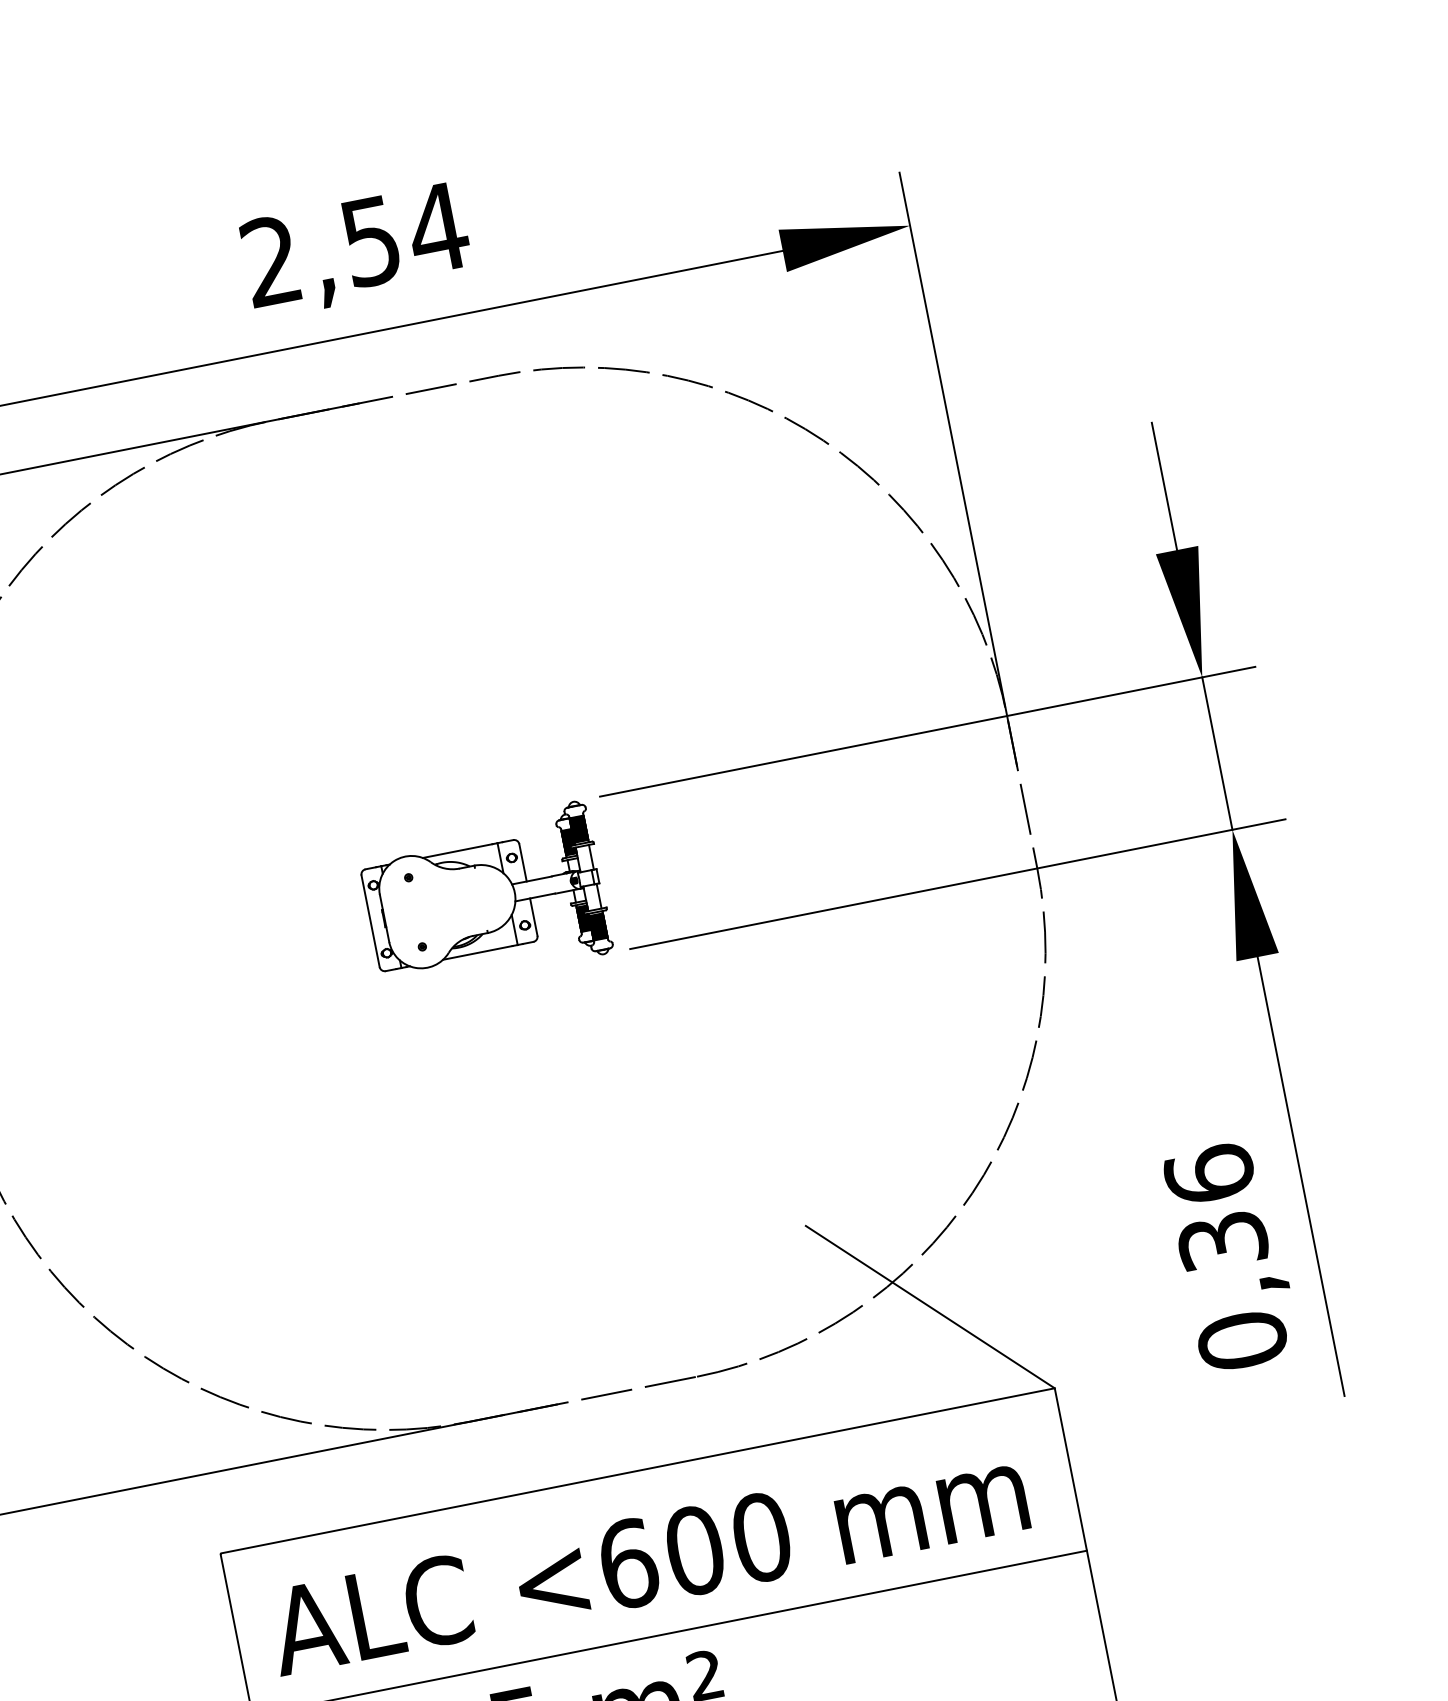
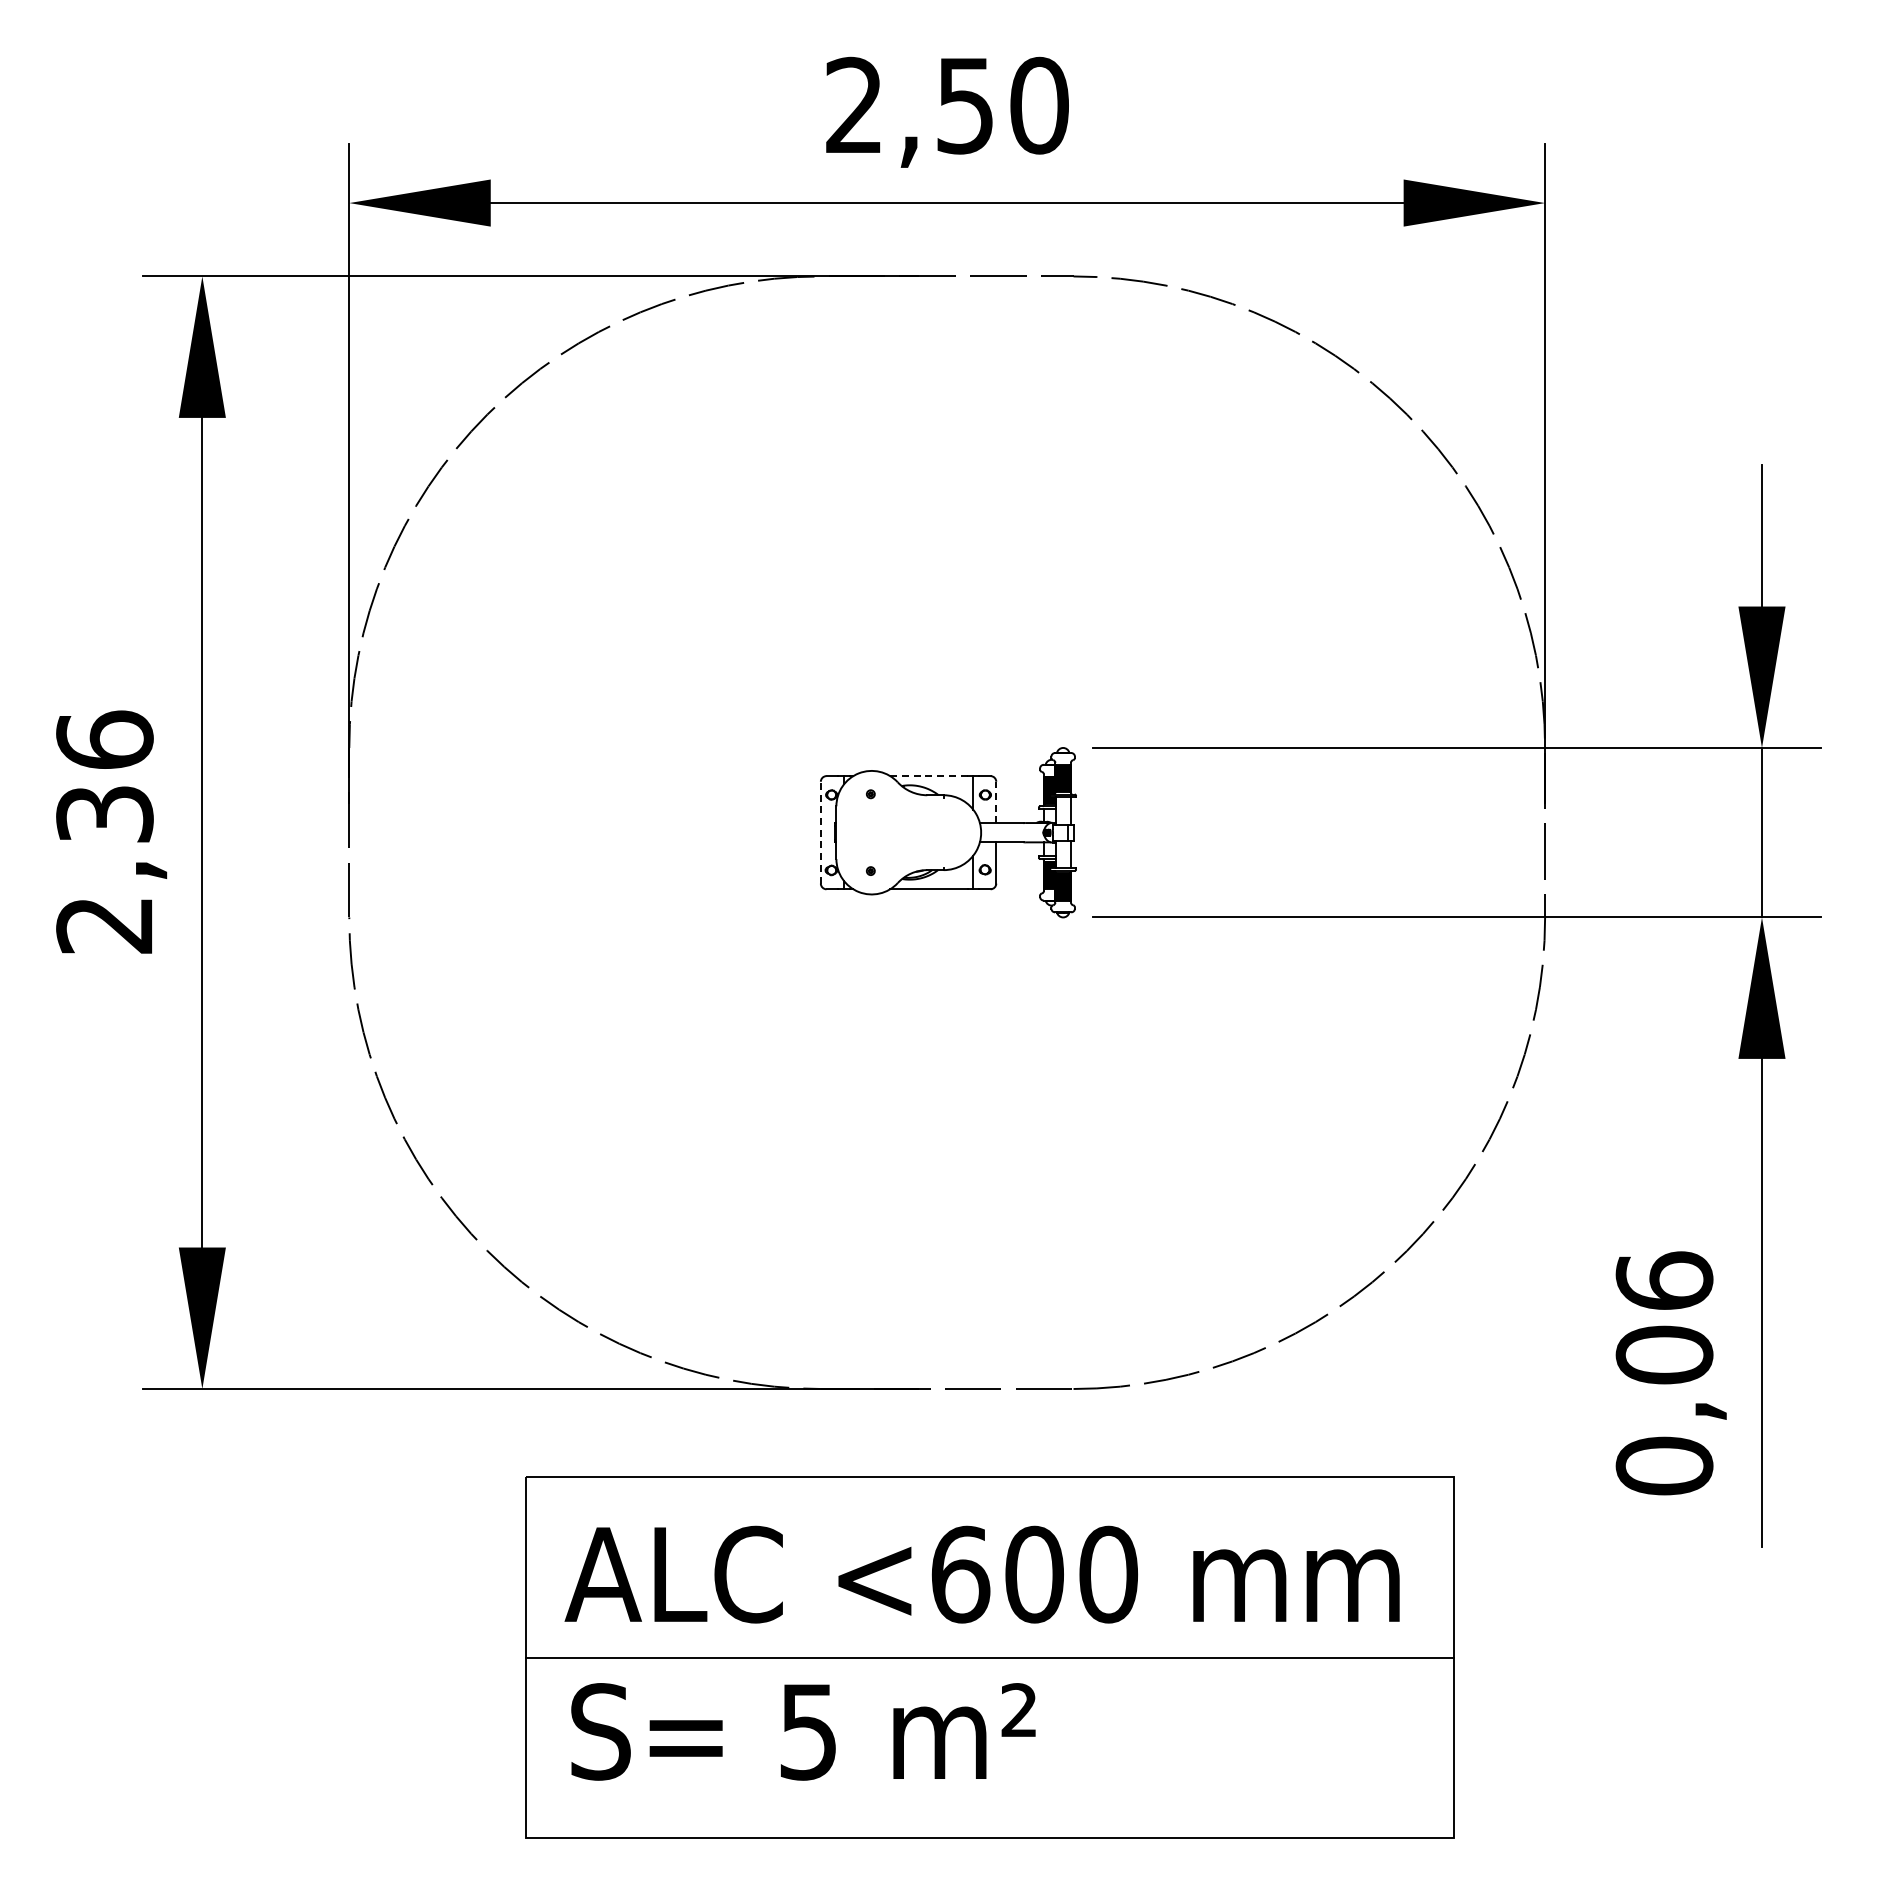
text: (437, 228) -> (1039, 105), 2,54 -> 2,50
line: (457, 851) -> (928, 776), solid -> dashed
line: (523, 862) -> (996, 802), solid -> dashed
line: (370, 921) -> (820, 832), solid -> dashed
text: (1222, 1240) -> (1664, 1354), 0,36 -> 0,06
line: (929, 1306) -> (1337, 1363), removed

